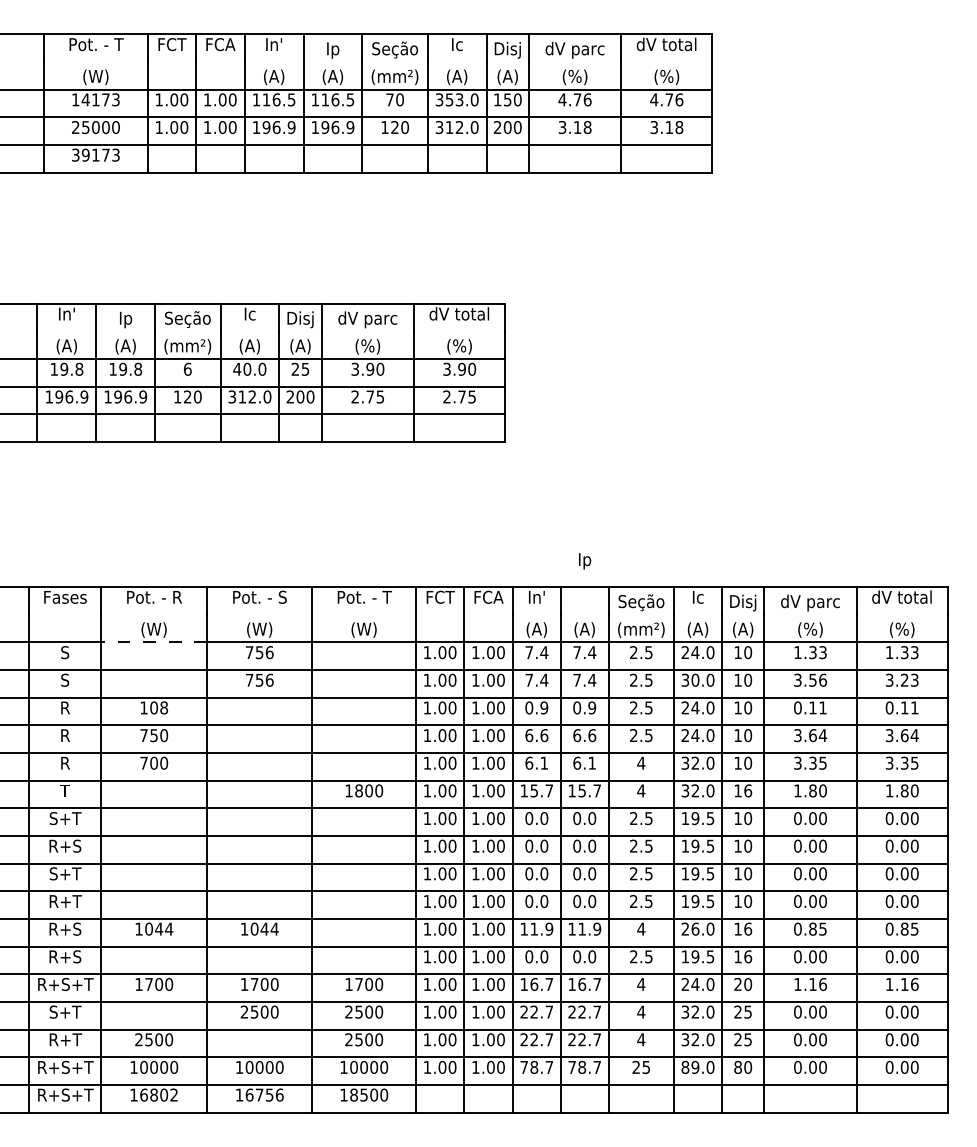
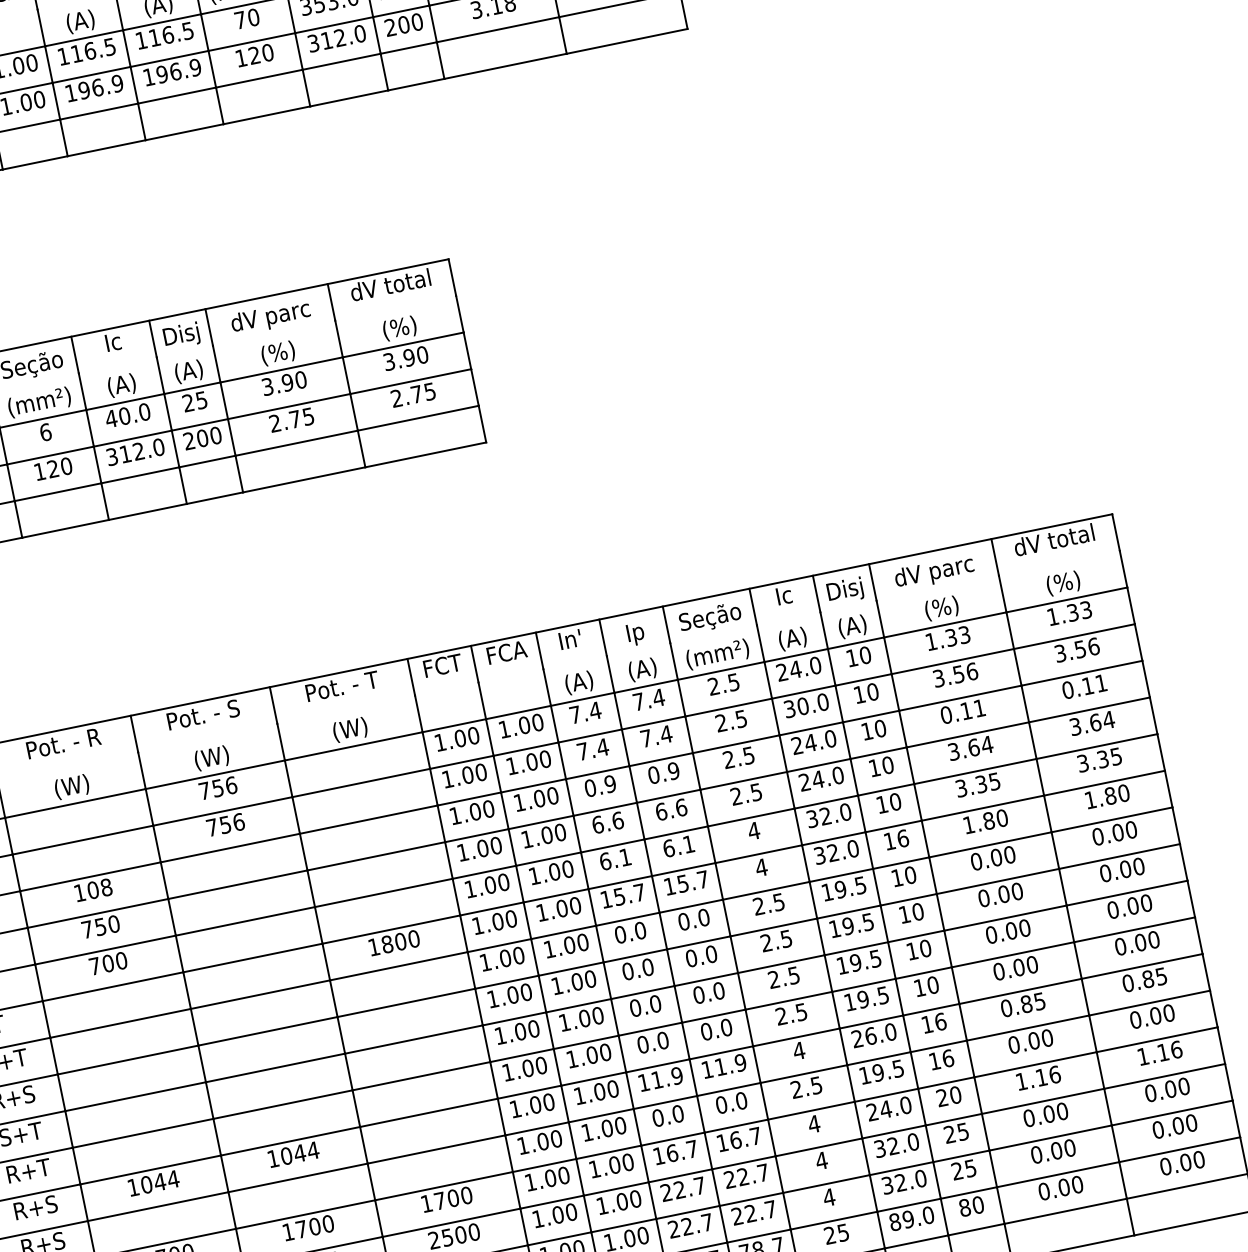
text: (585, 561) -> (636, 634), moved
line: (153, 642) -> (74, 803), dashed -> solid
text: (909, 679) -> (1086, 647), 3.23 -> 3.56

